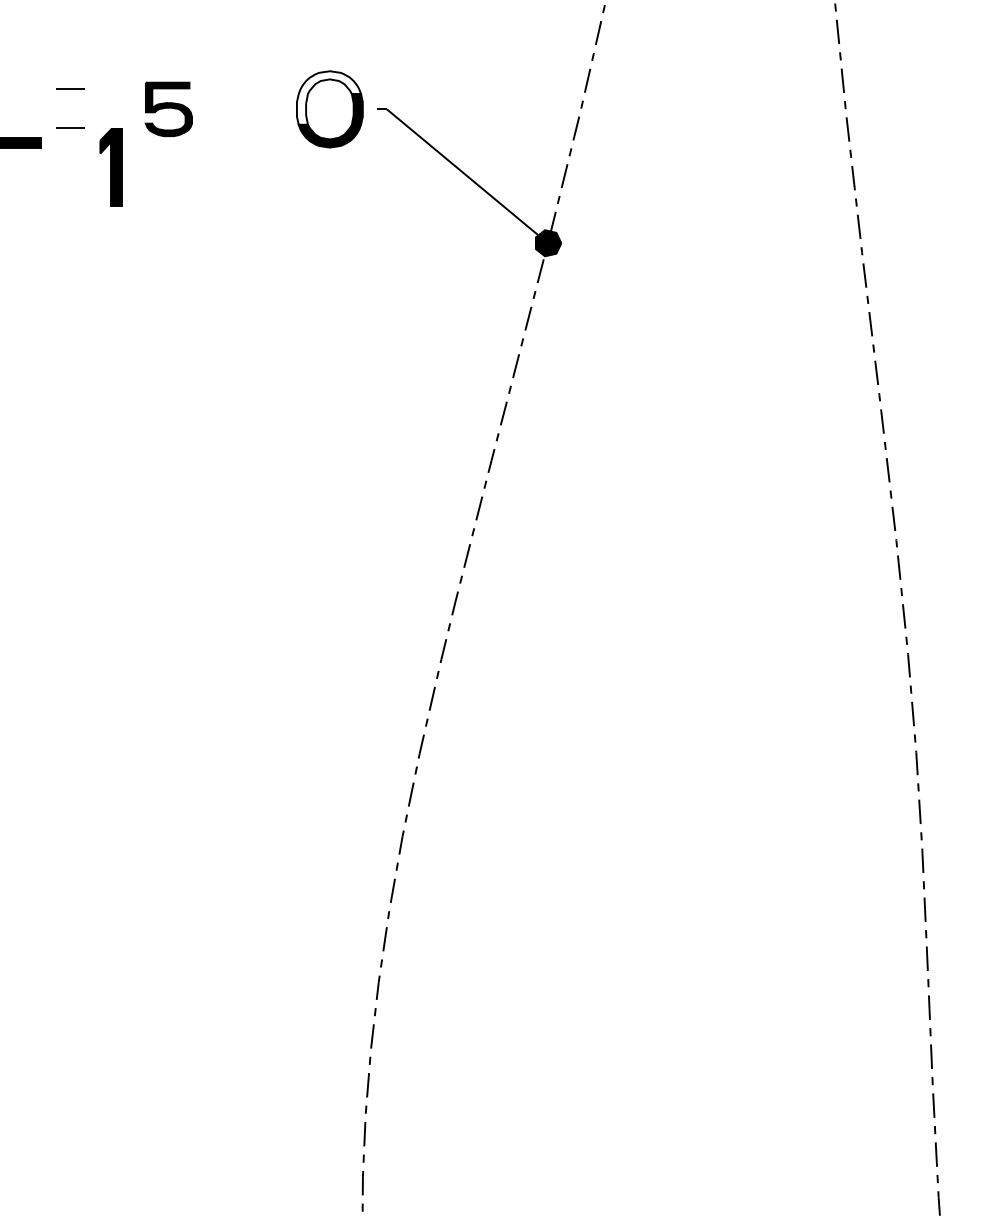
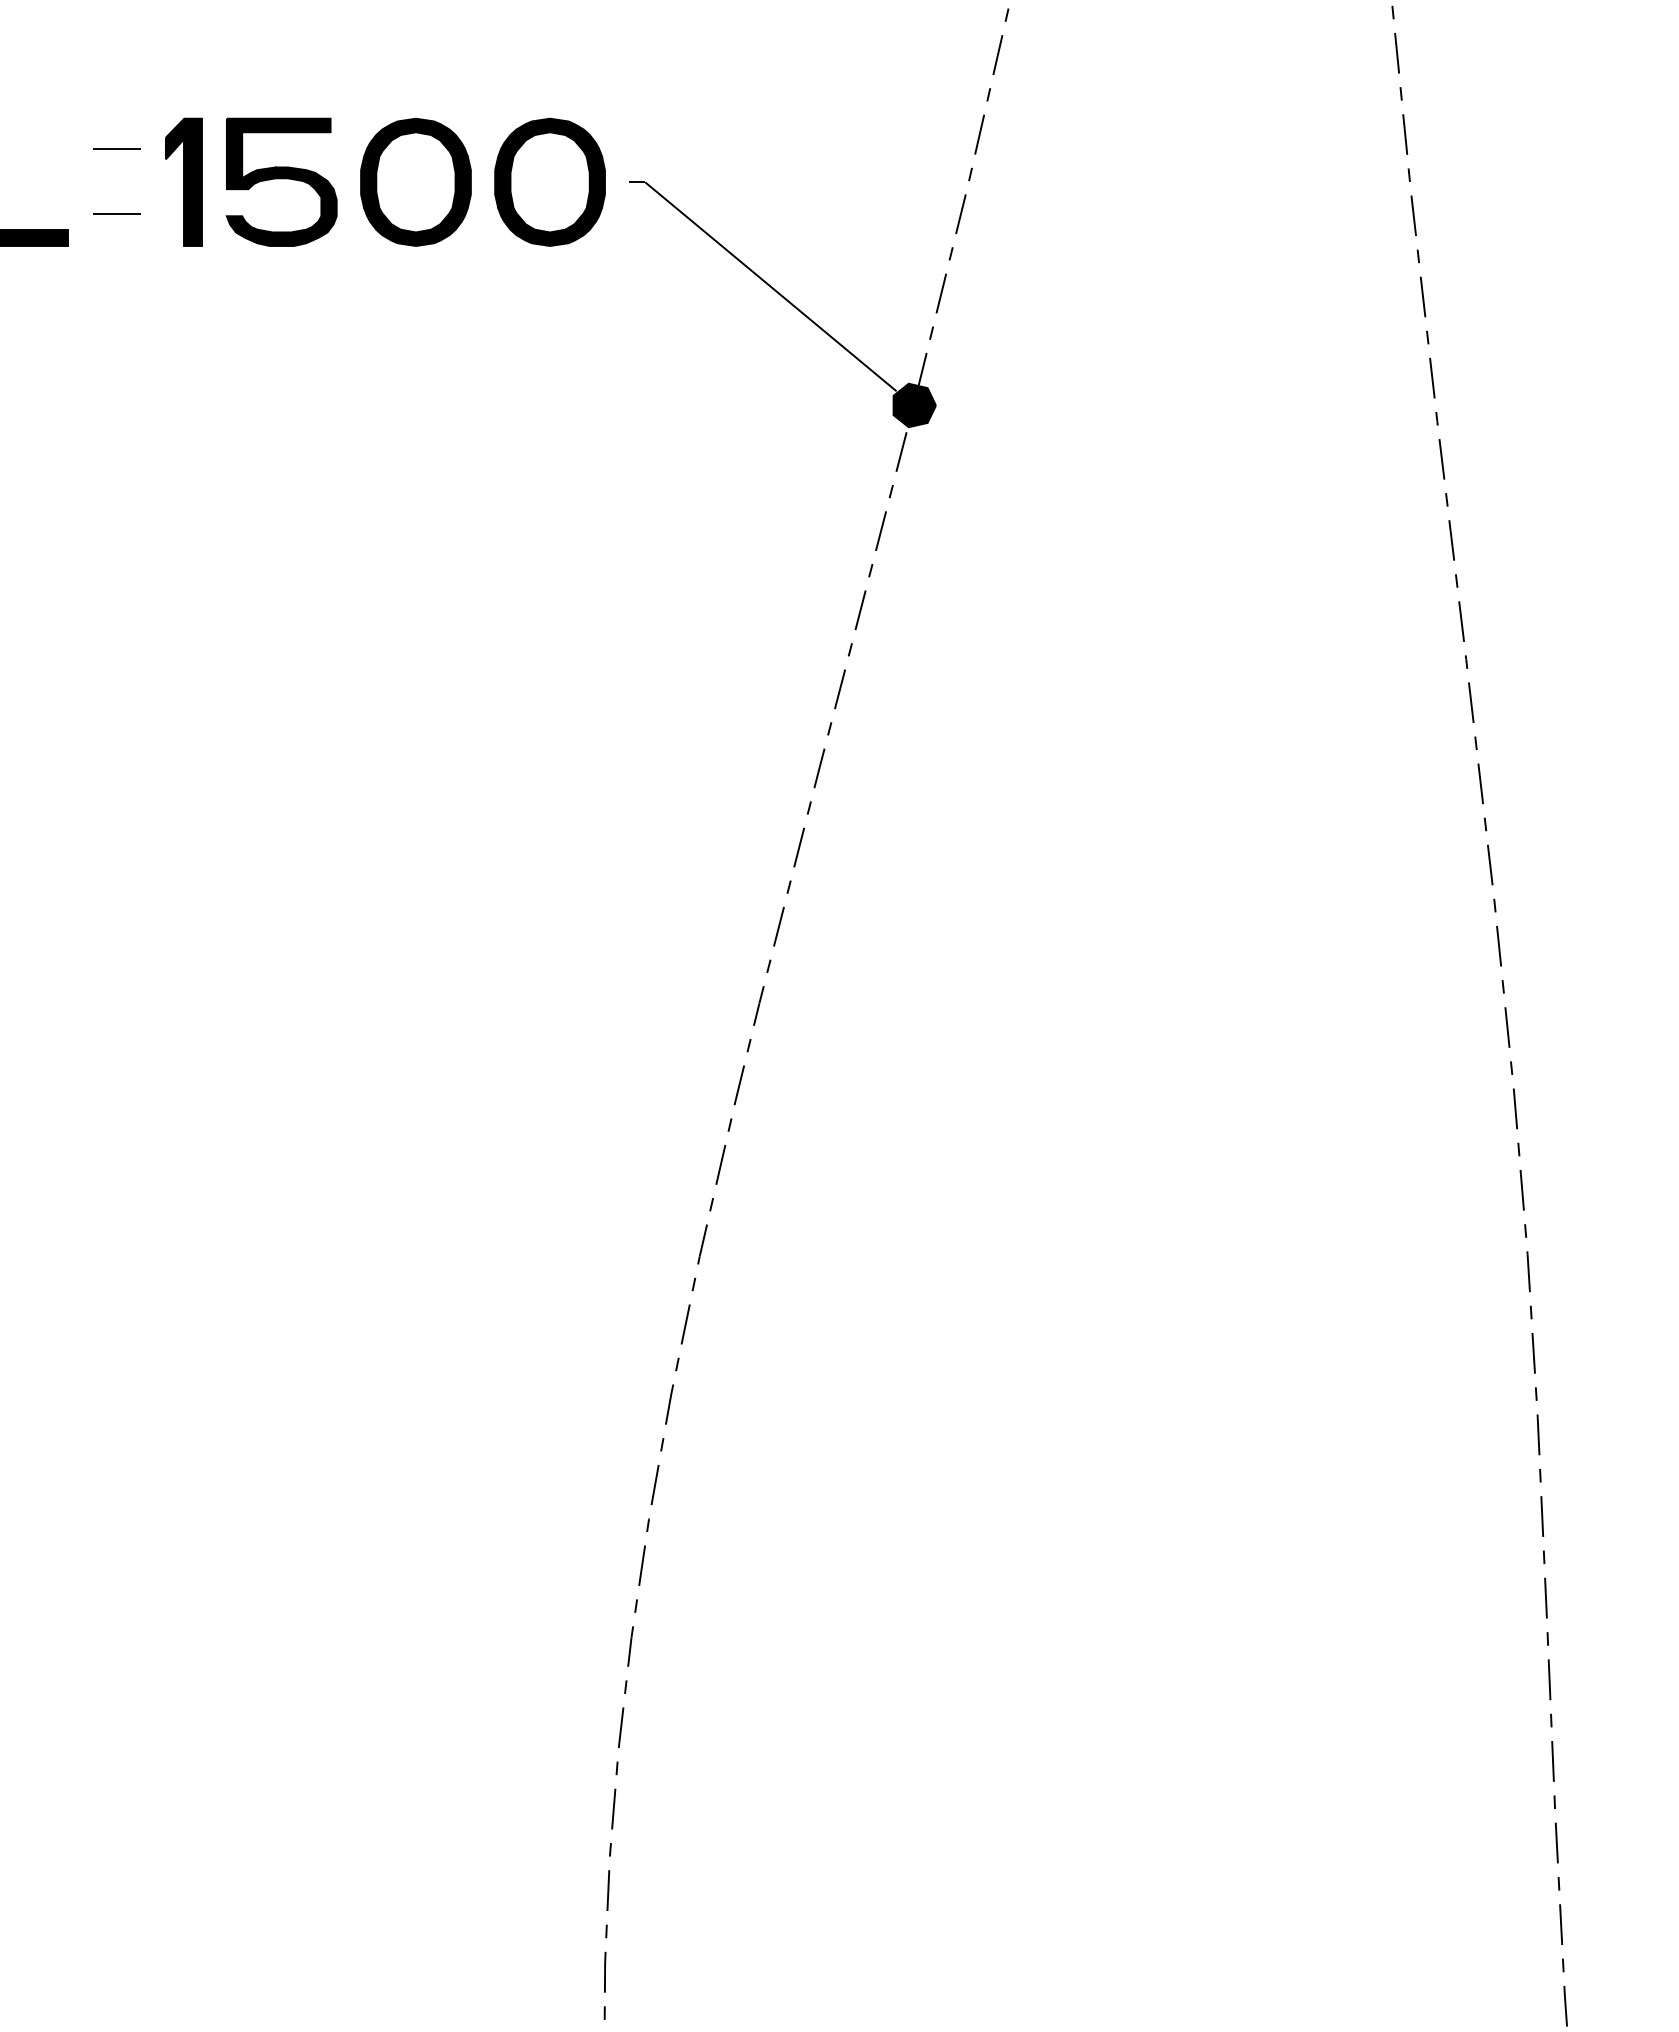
fill: (328, 97) -> (547, 162), added
part: (168, 109) -> (281, 182), size x1.43
part: (249, 109) -> (416, 182), added
part: (110, 167) -> (182, 182), moved

